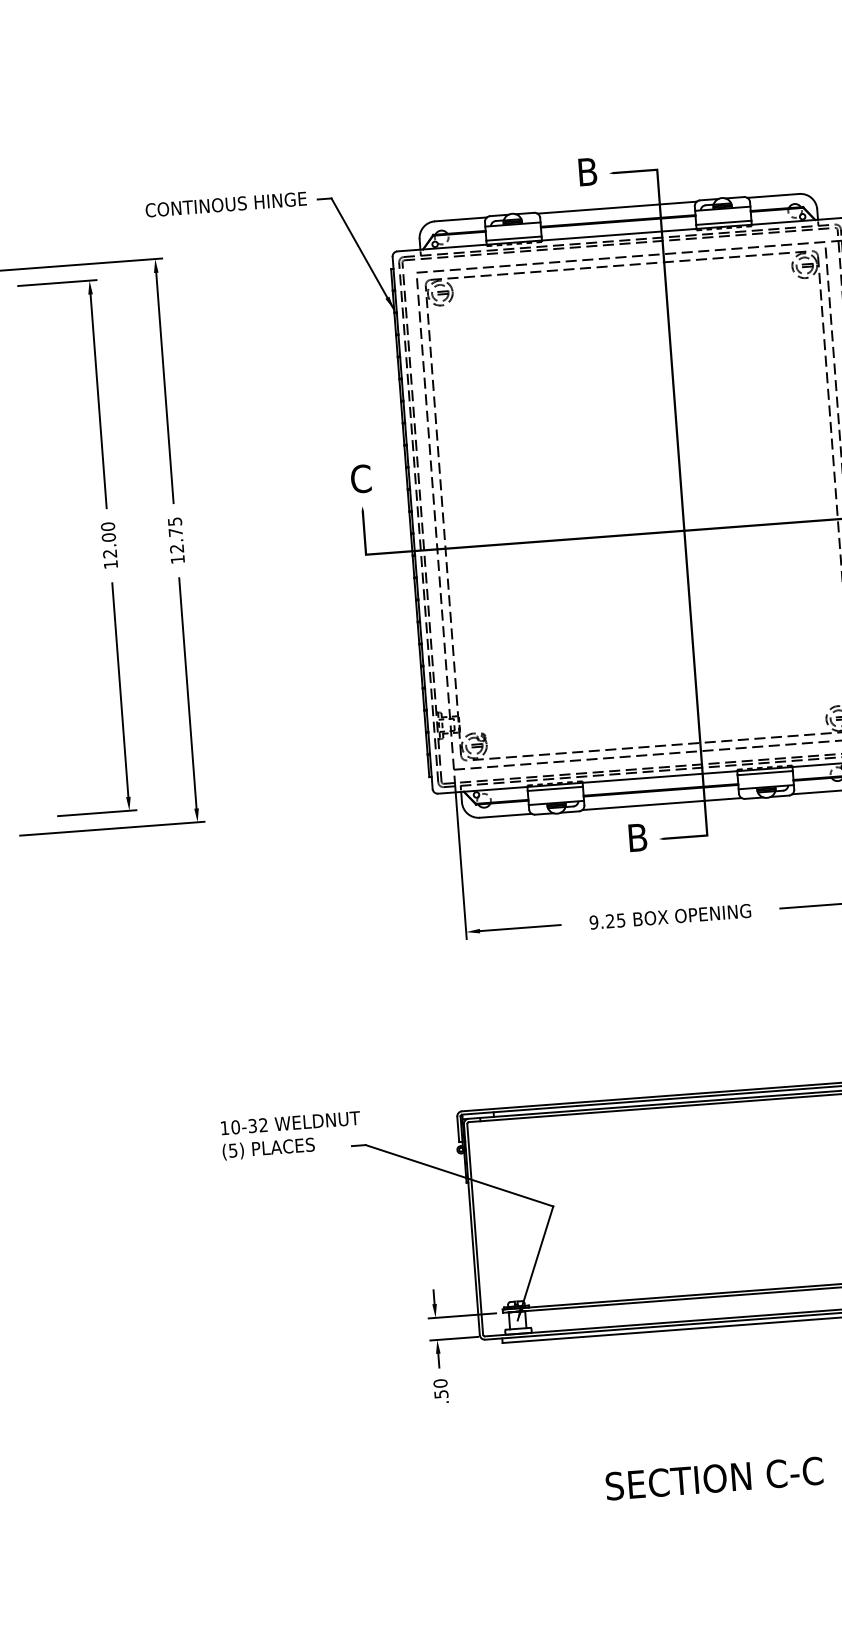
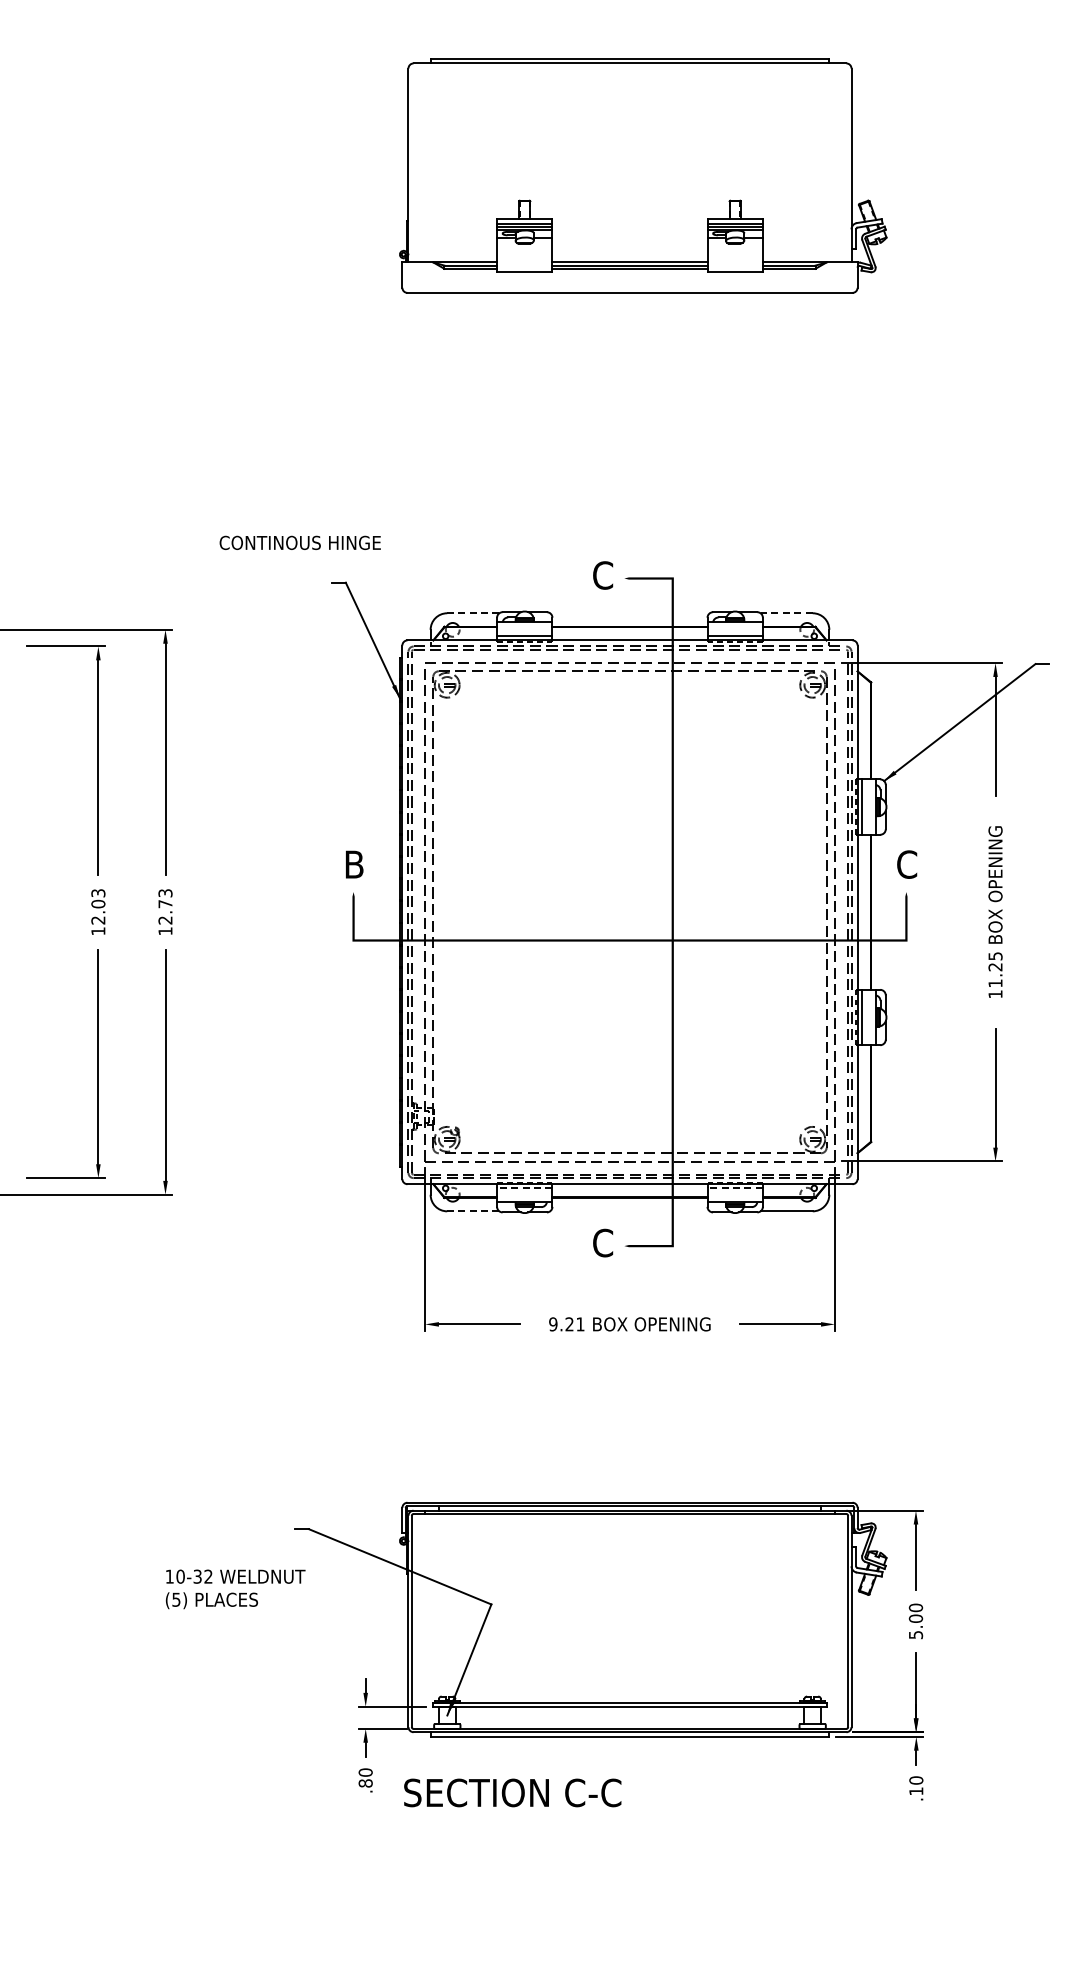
text: (587, 171) -> (603, 575), B -> C
line: (773, 196) -> (786, 613), solid -> dashed
text: (225, 204) -> (299, 542), moved
line: (616, 207) -> (629, 613), removed
line: (460, 219) -> (472, 613), solid -> dashed
text: (361, 478) -> (354, 864), C -> B
text: (173, 521) -> (164, 892), 12.75 -> 12.73
text: (108, 526) -> (98, 893), 12.00 -> 12.03
line: (765, 773) -> (735, 1188), solid -> dashed
line: (555, 789) -> (524, 1188), solid -> dashed
line: (661, 804) -> (629, 1211), removed
line: (504, 816) -> (472, 1211), solid -> dashed
text: (637, 837) -> (603, 1242), B -> C
text: (621, 920) -> (580, 1324), 9.25 -> 9.21
text: (291, 1135) -> (235, 1589), moved
text: (441, 1394) -> (365, 1783), .50 -> .80
text: (714, 1478) -> (512, 1792), moved

